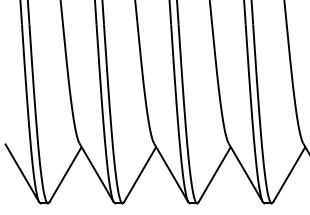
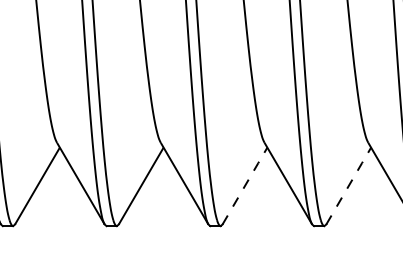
line: (214, 174) -> (244, 185), solid -> dashed
line: (289, 174) -> (349, 185), solid -> dashed

